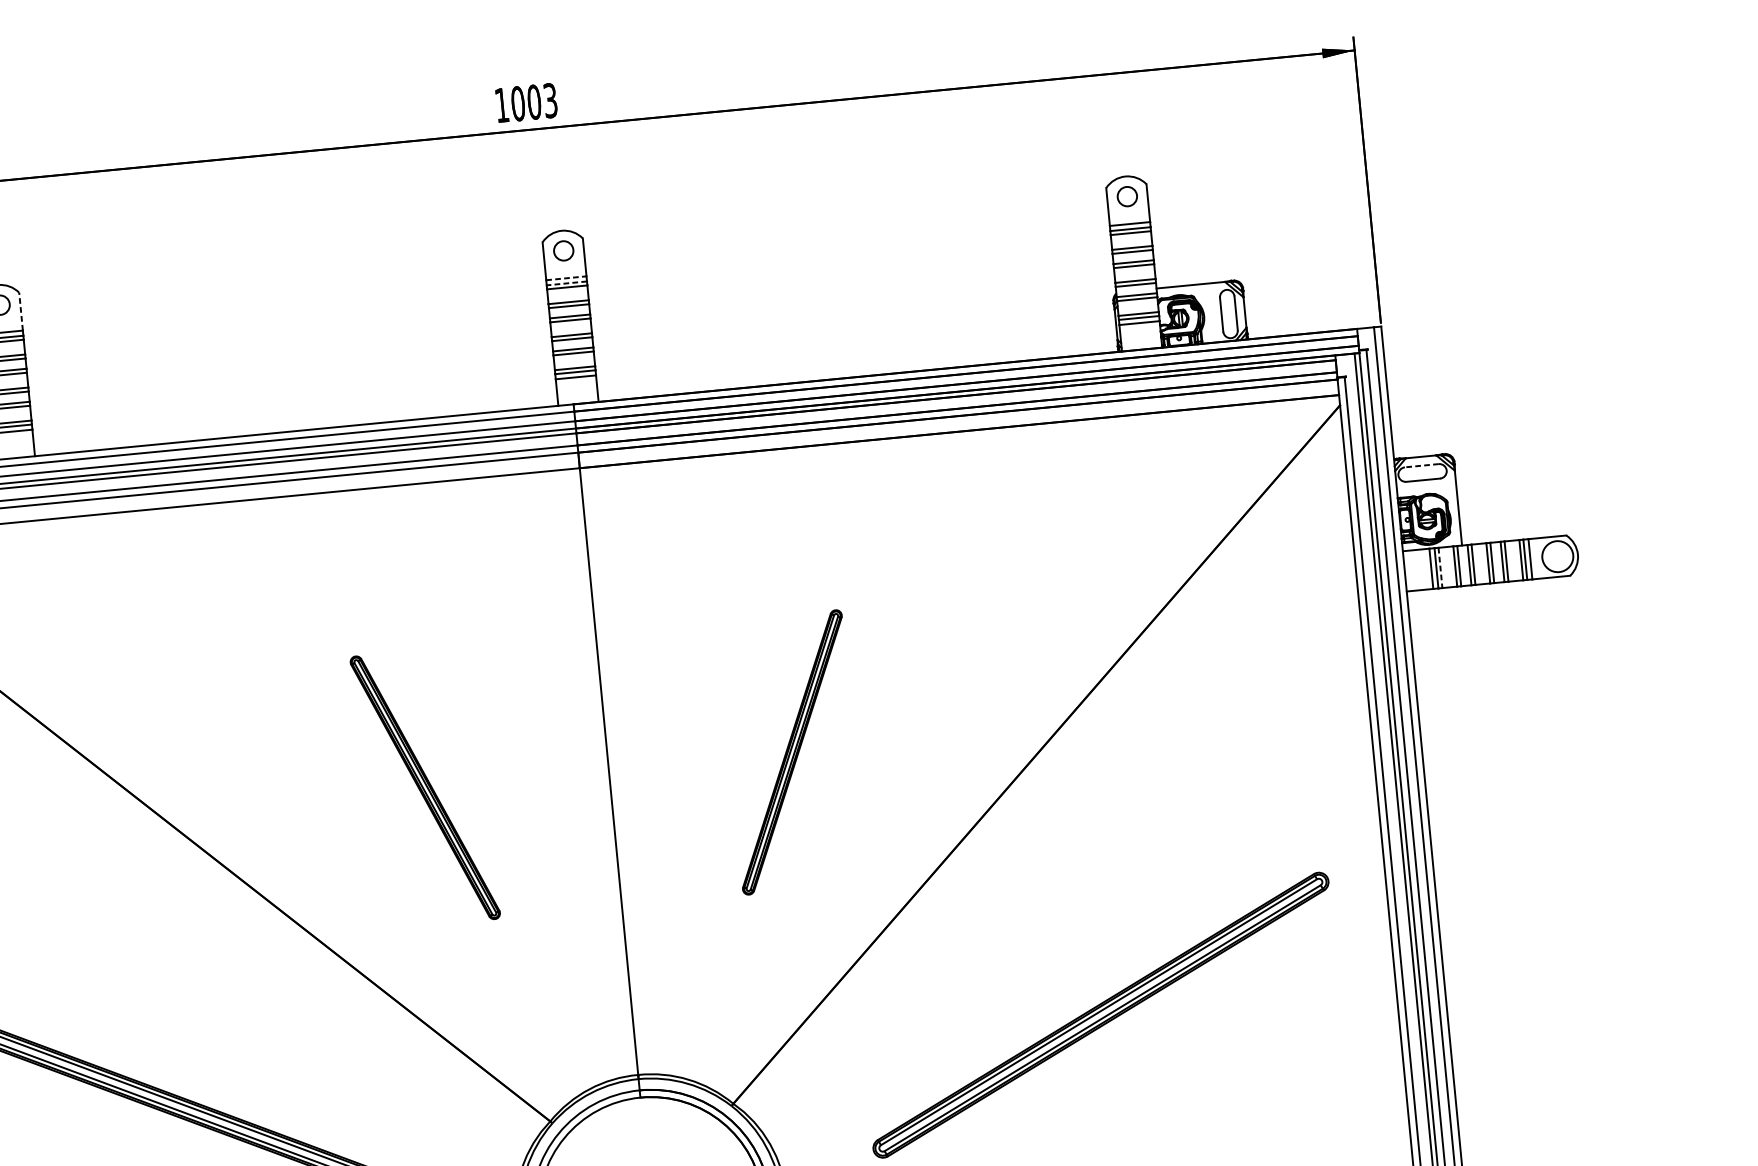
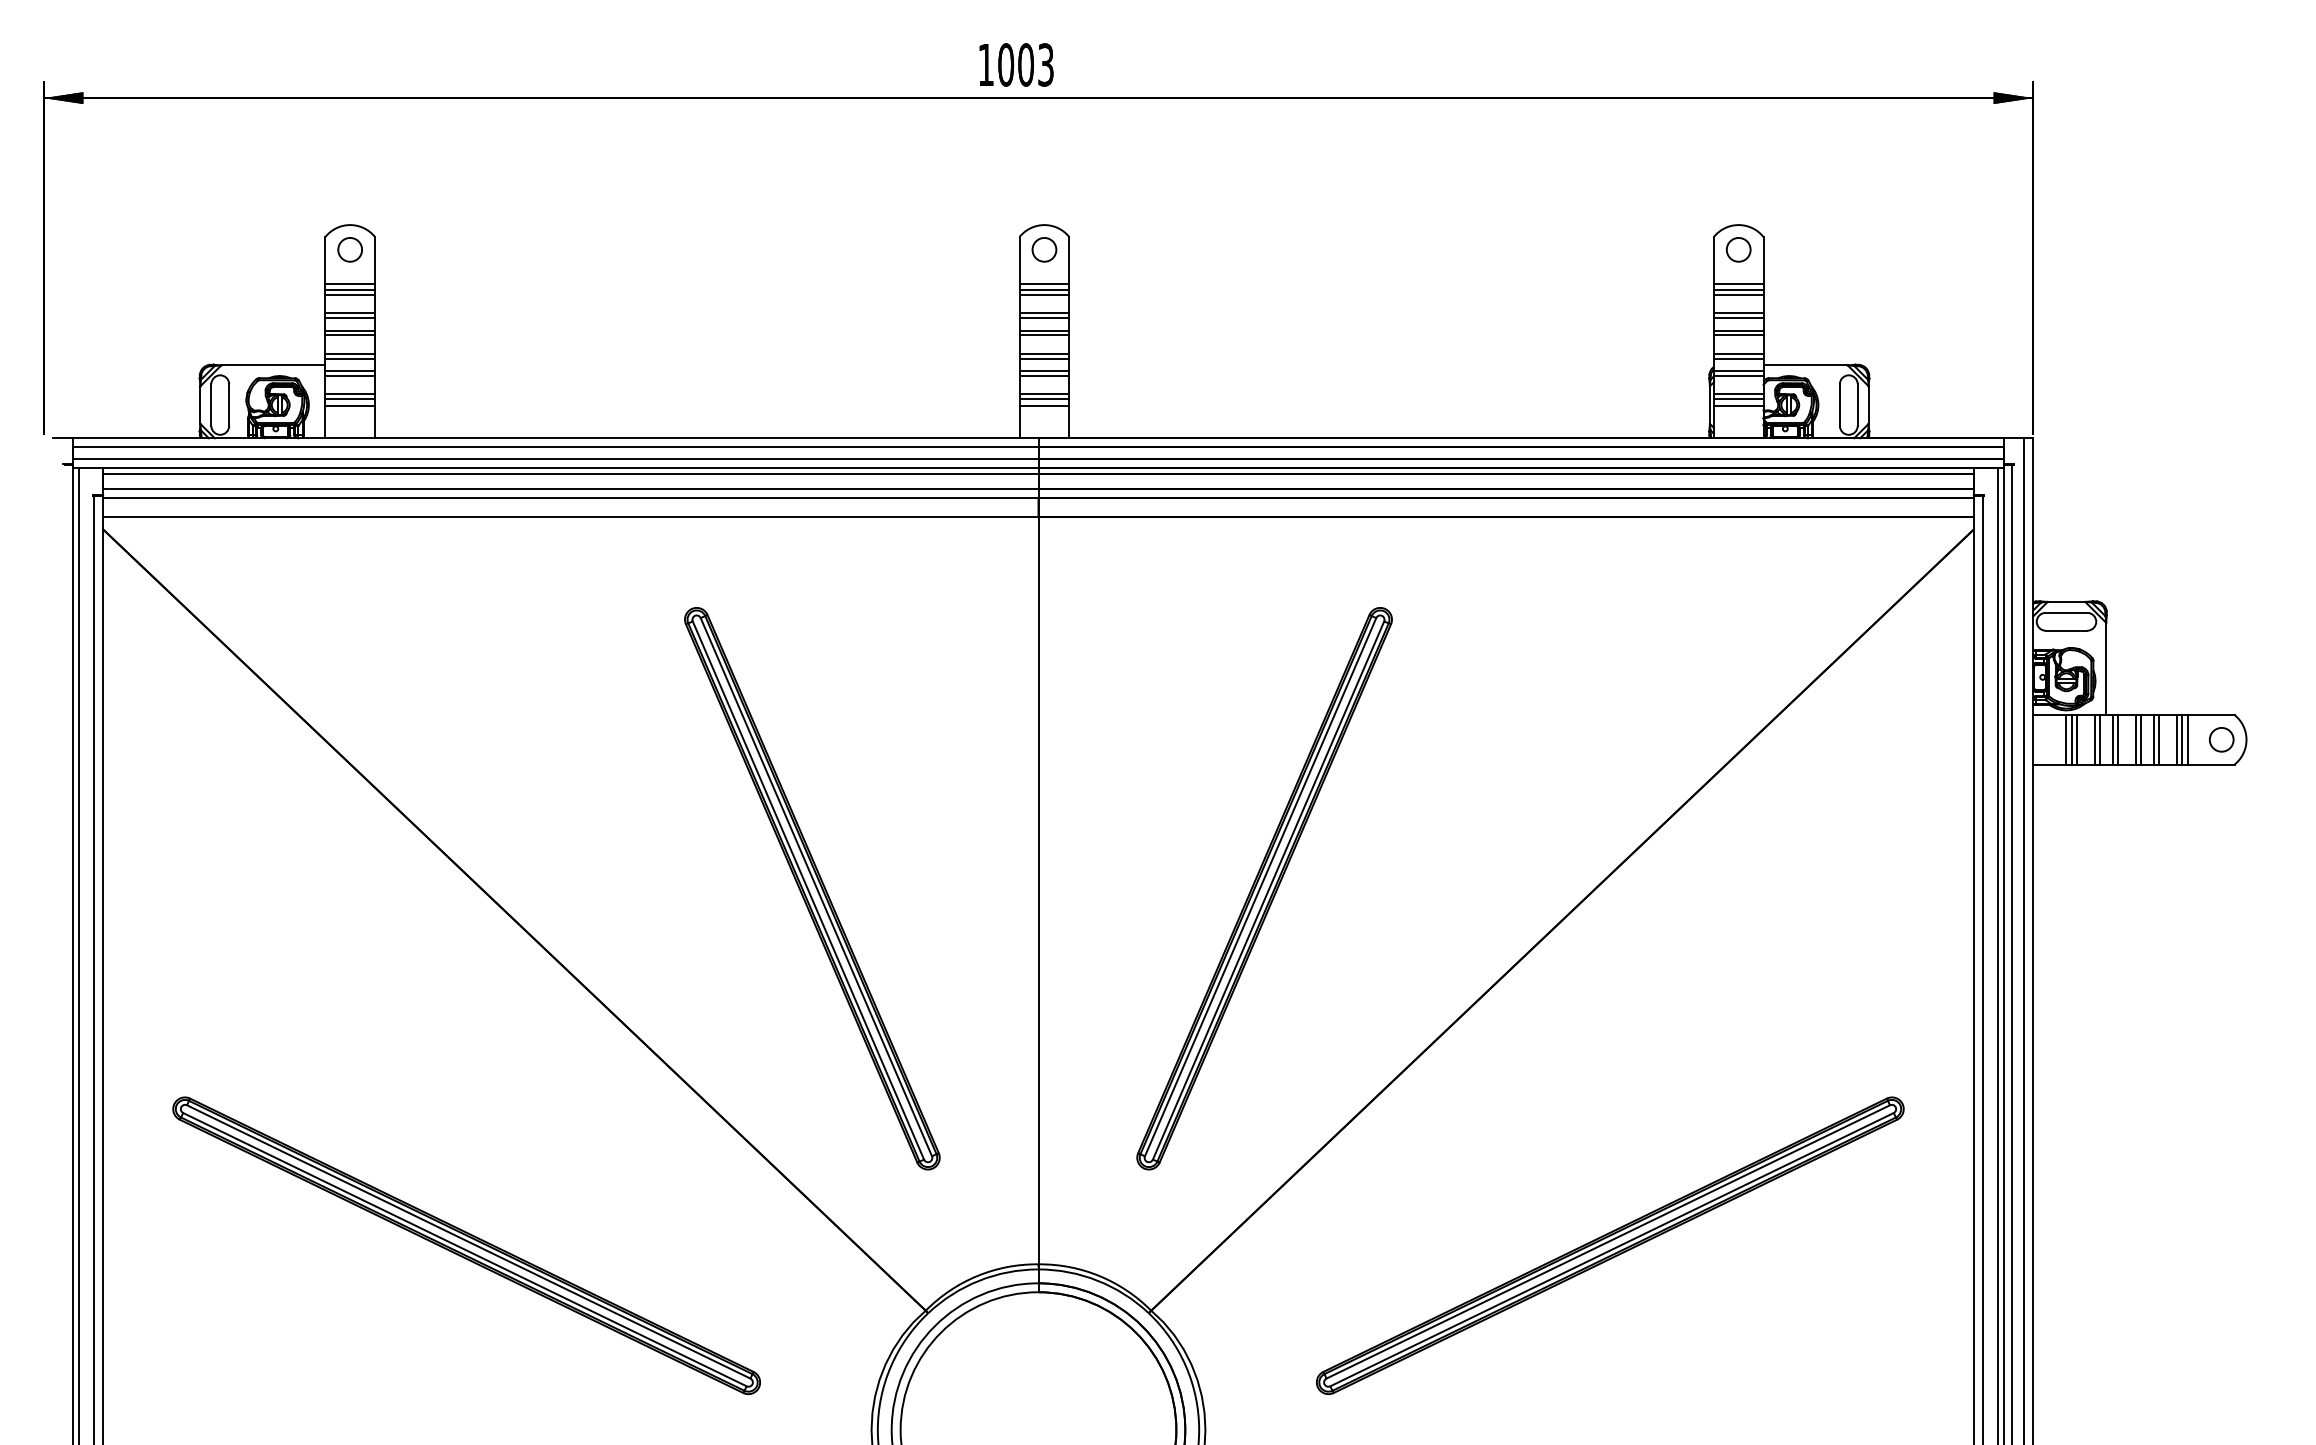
line: (566, 278) -> (1044, 283), dashed -> solid
line: (566, 283) -> (1044, 289), dashed -> solid
line: (20, 311) -> (374, 259), dashed -> solid
line: (1421, 465) -> (2066, 612), dashed -> solid
circle: (1557, 556) -> (2221, 739), size x0.62
line: (1440, 567) -> (2077, 739), dashed -> solid
part: (792, 752) -> (1264, 888), size x1.67
part: (425, 787) -> (812, 888), size x1.67

